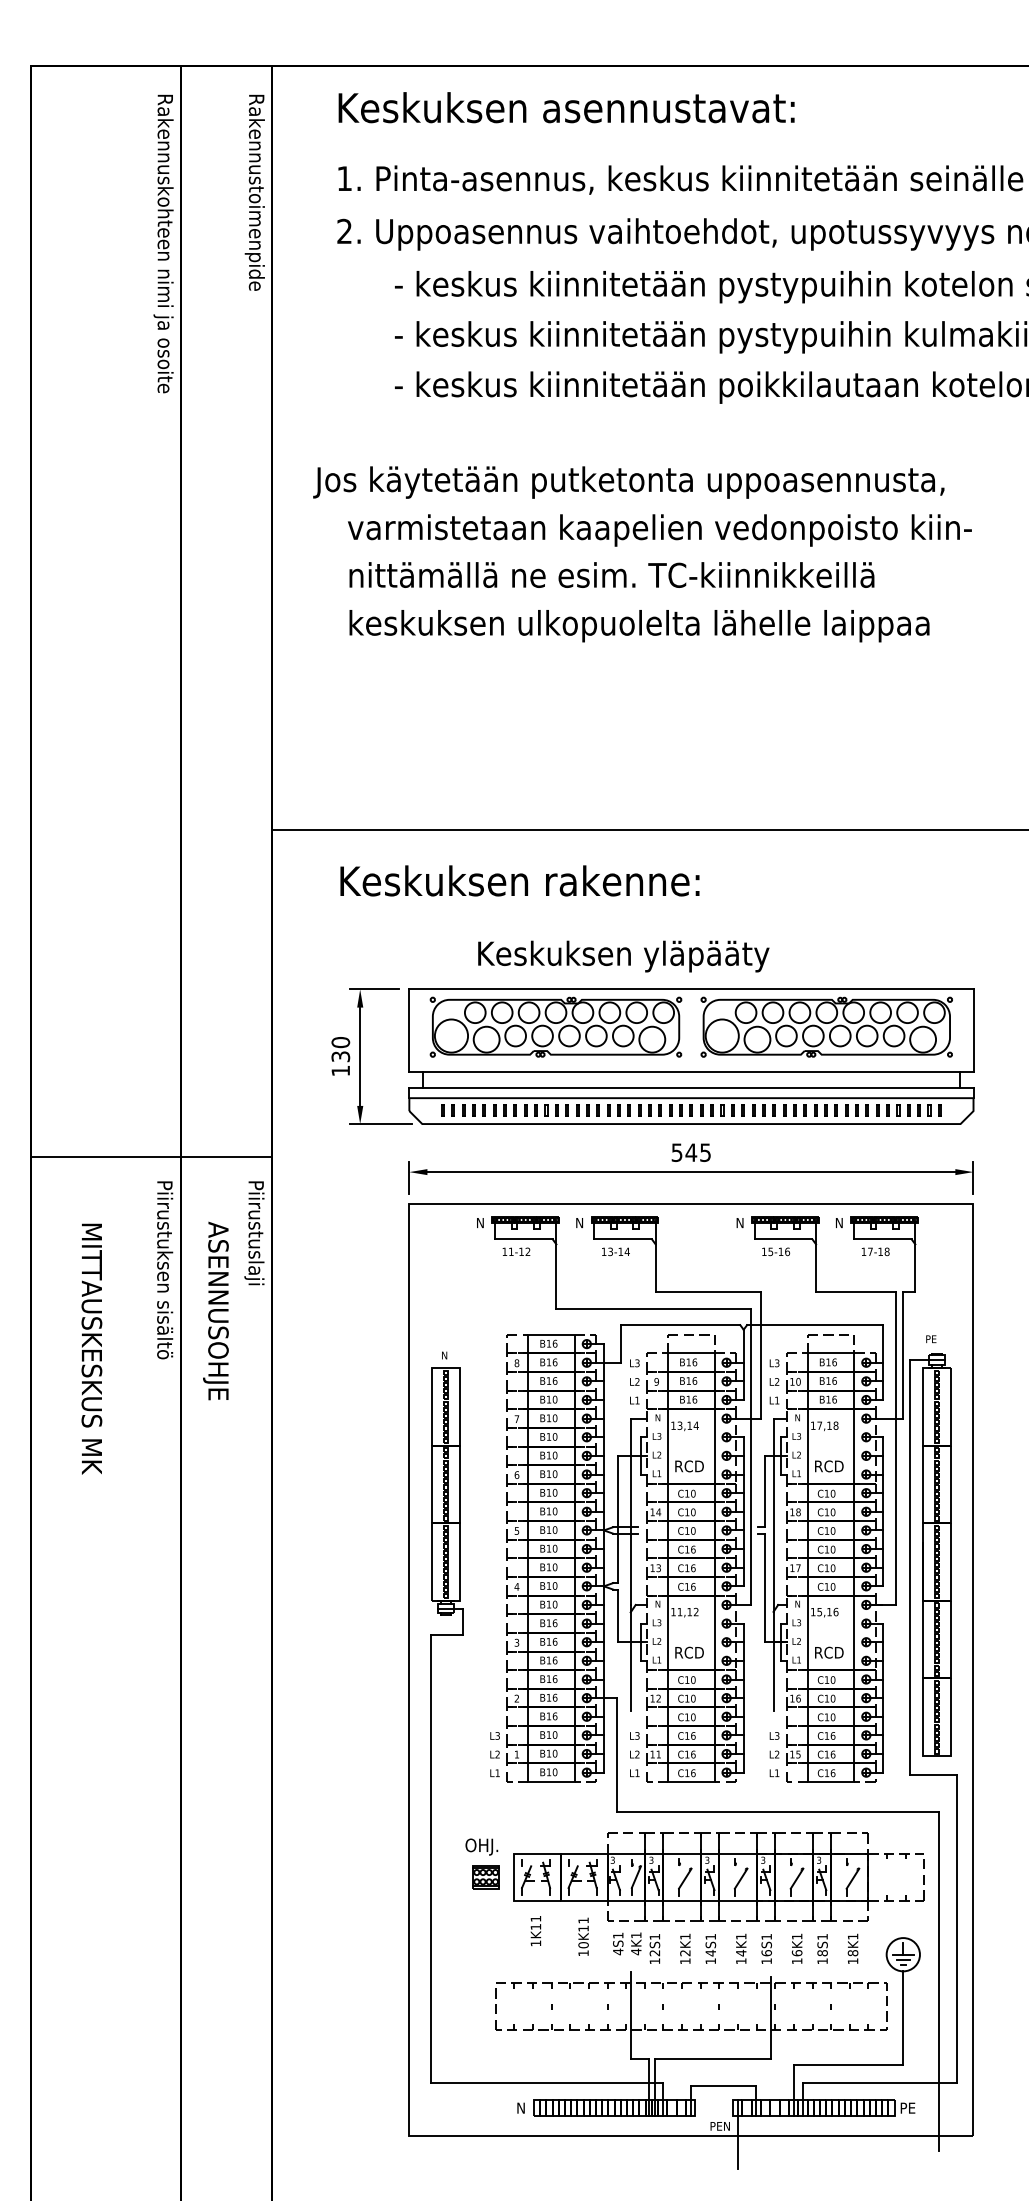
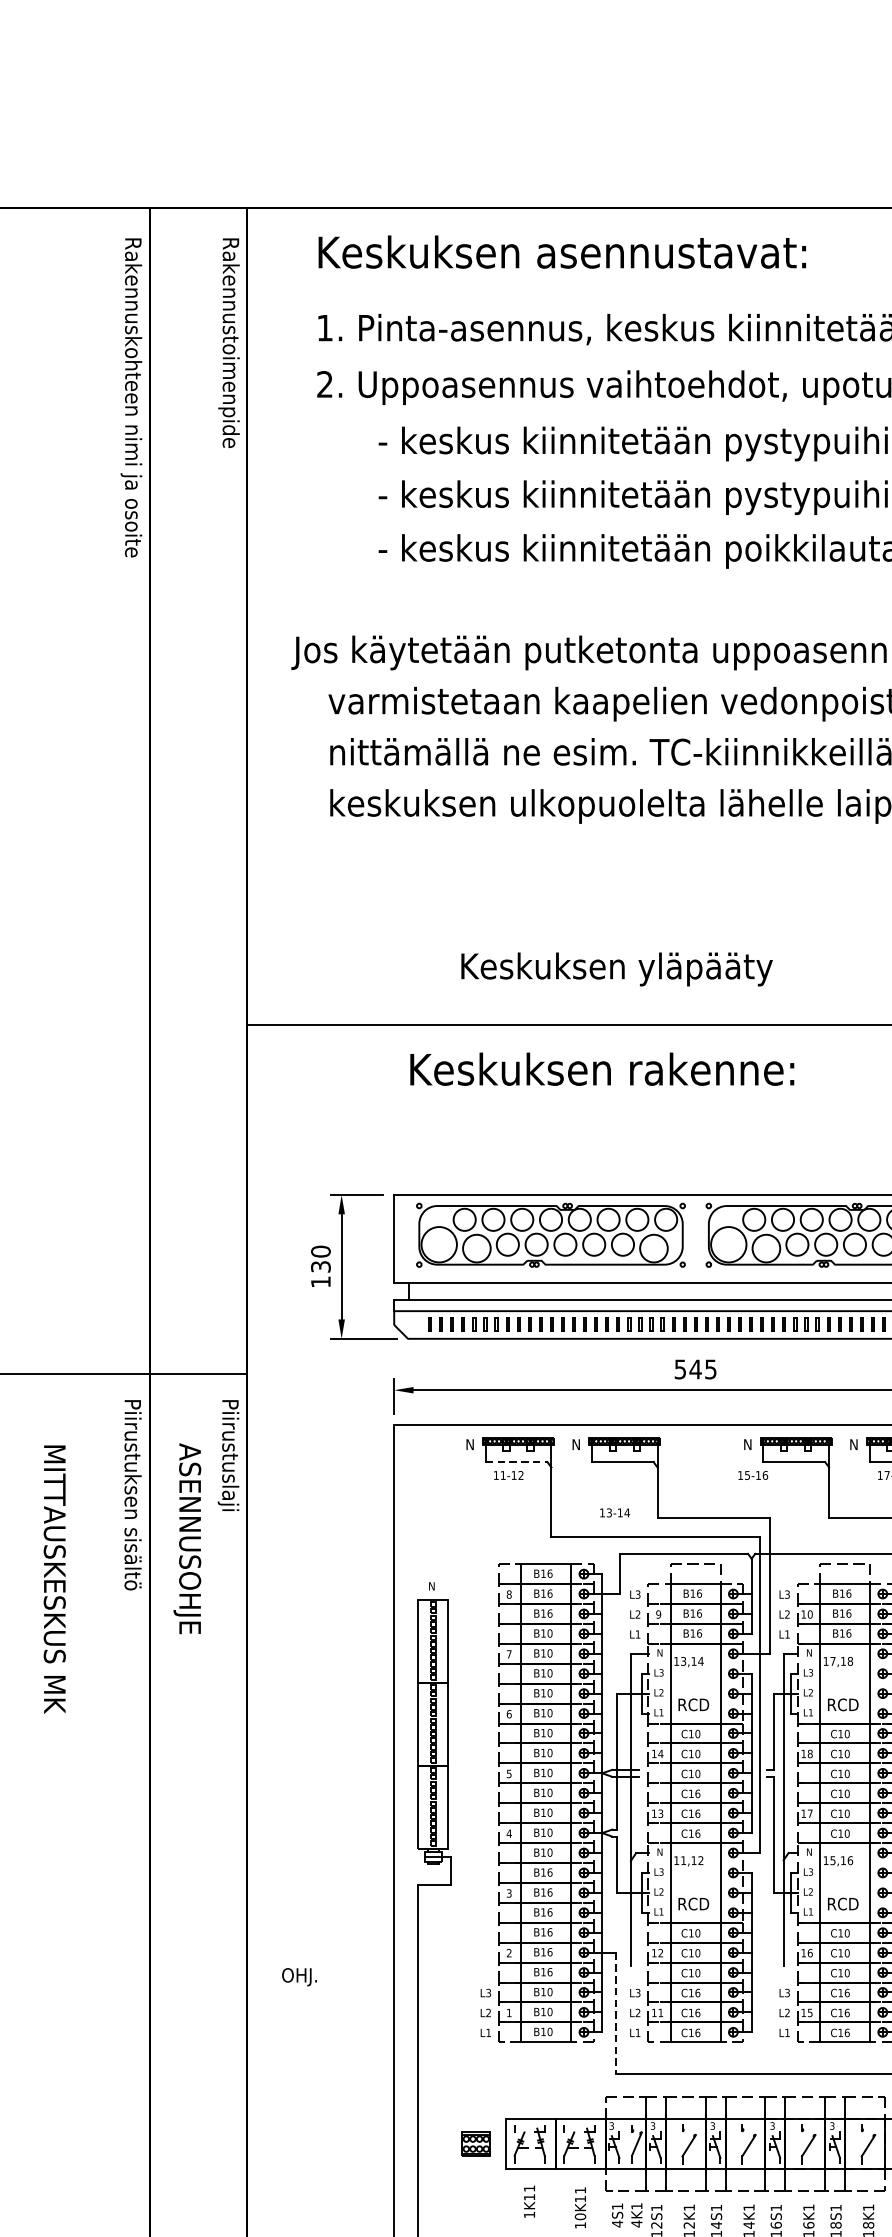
text: (519, 880) -> (601, 1068), moved
text: (623, 956) -> (616, 969), moved
line: (523, 1239) -> (516, 1462), solid -> dashed
text: (615, 1251) -> (614, 1512), moved
text: (776, 1251) -> (753, 1475), moved
line: (617, 1755) -> (616, 2013), solid -> dashed
text: (481, 1846) -> (299, 1976), moved

